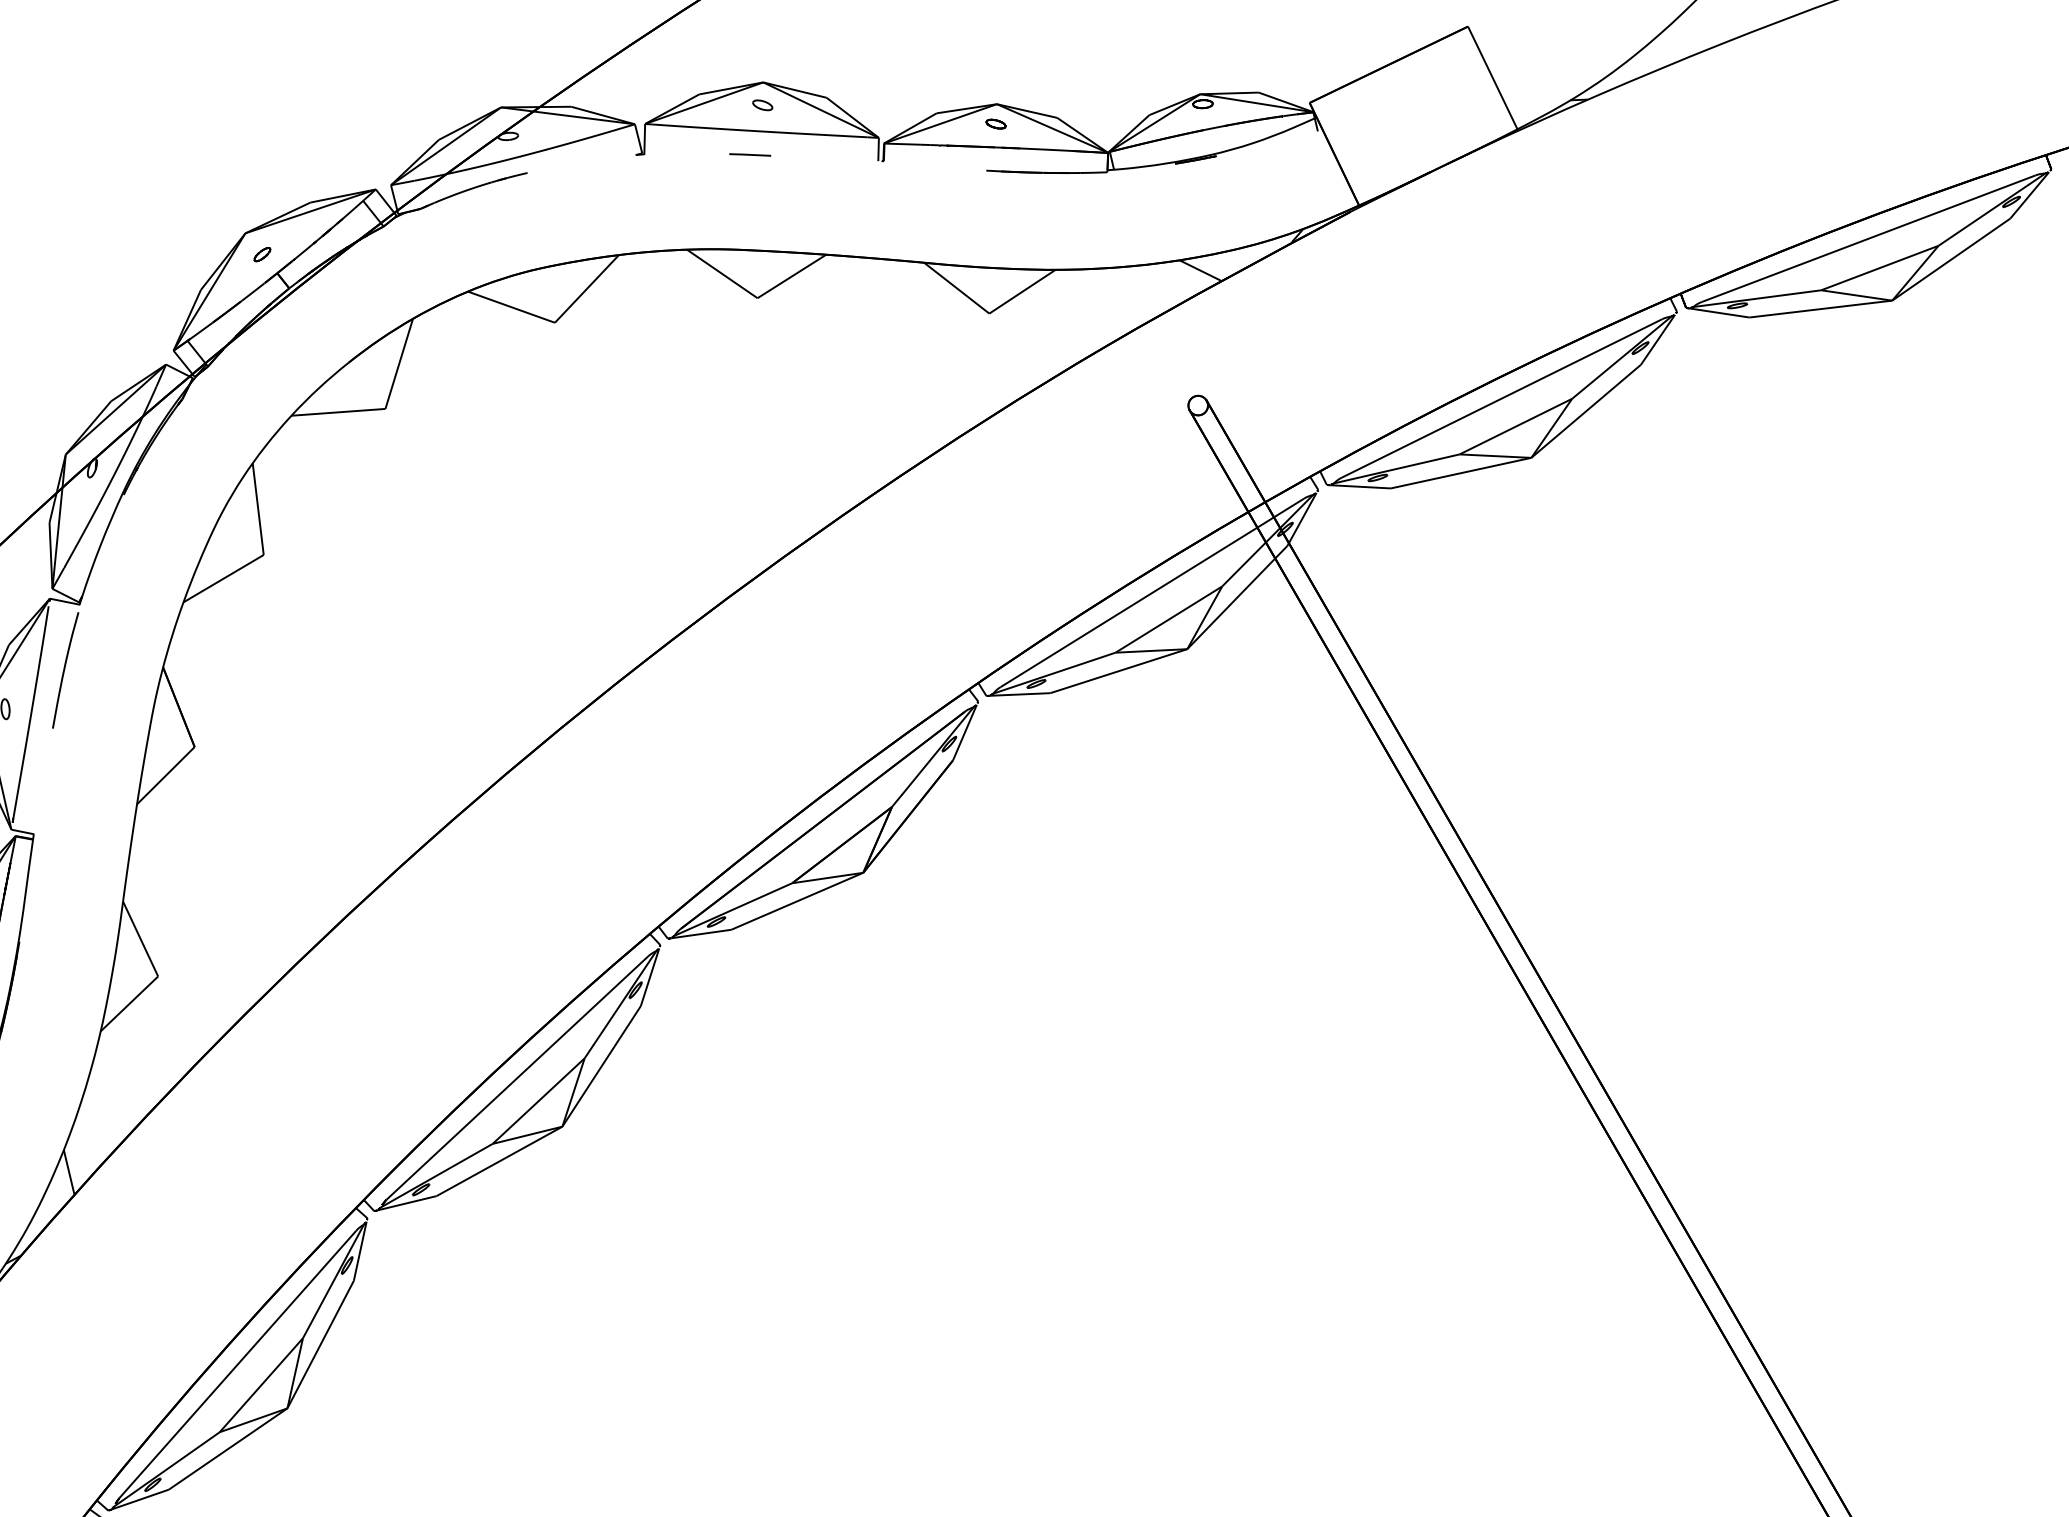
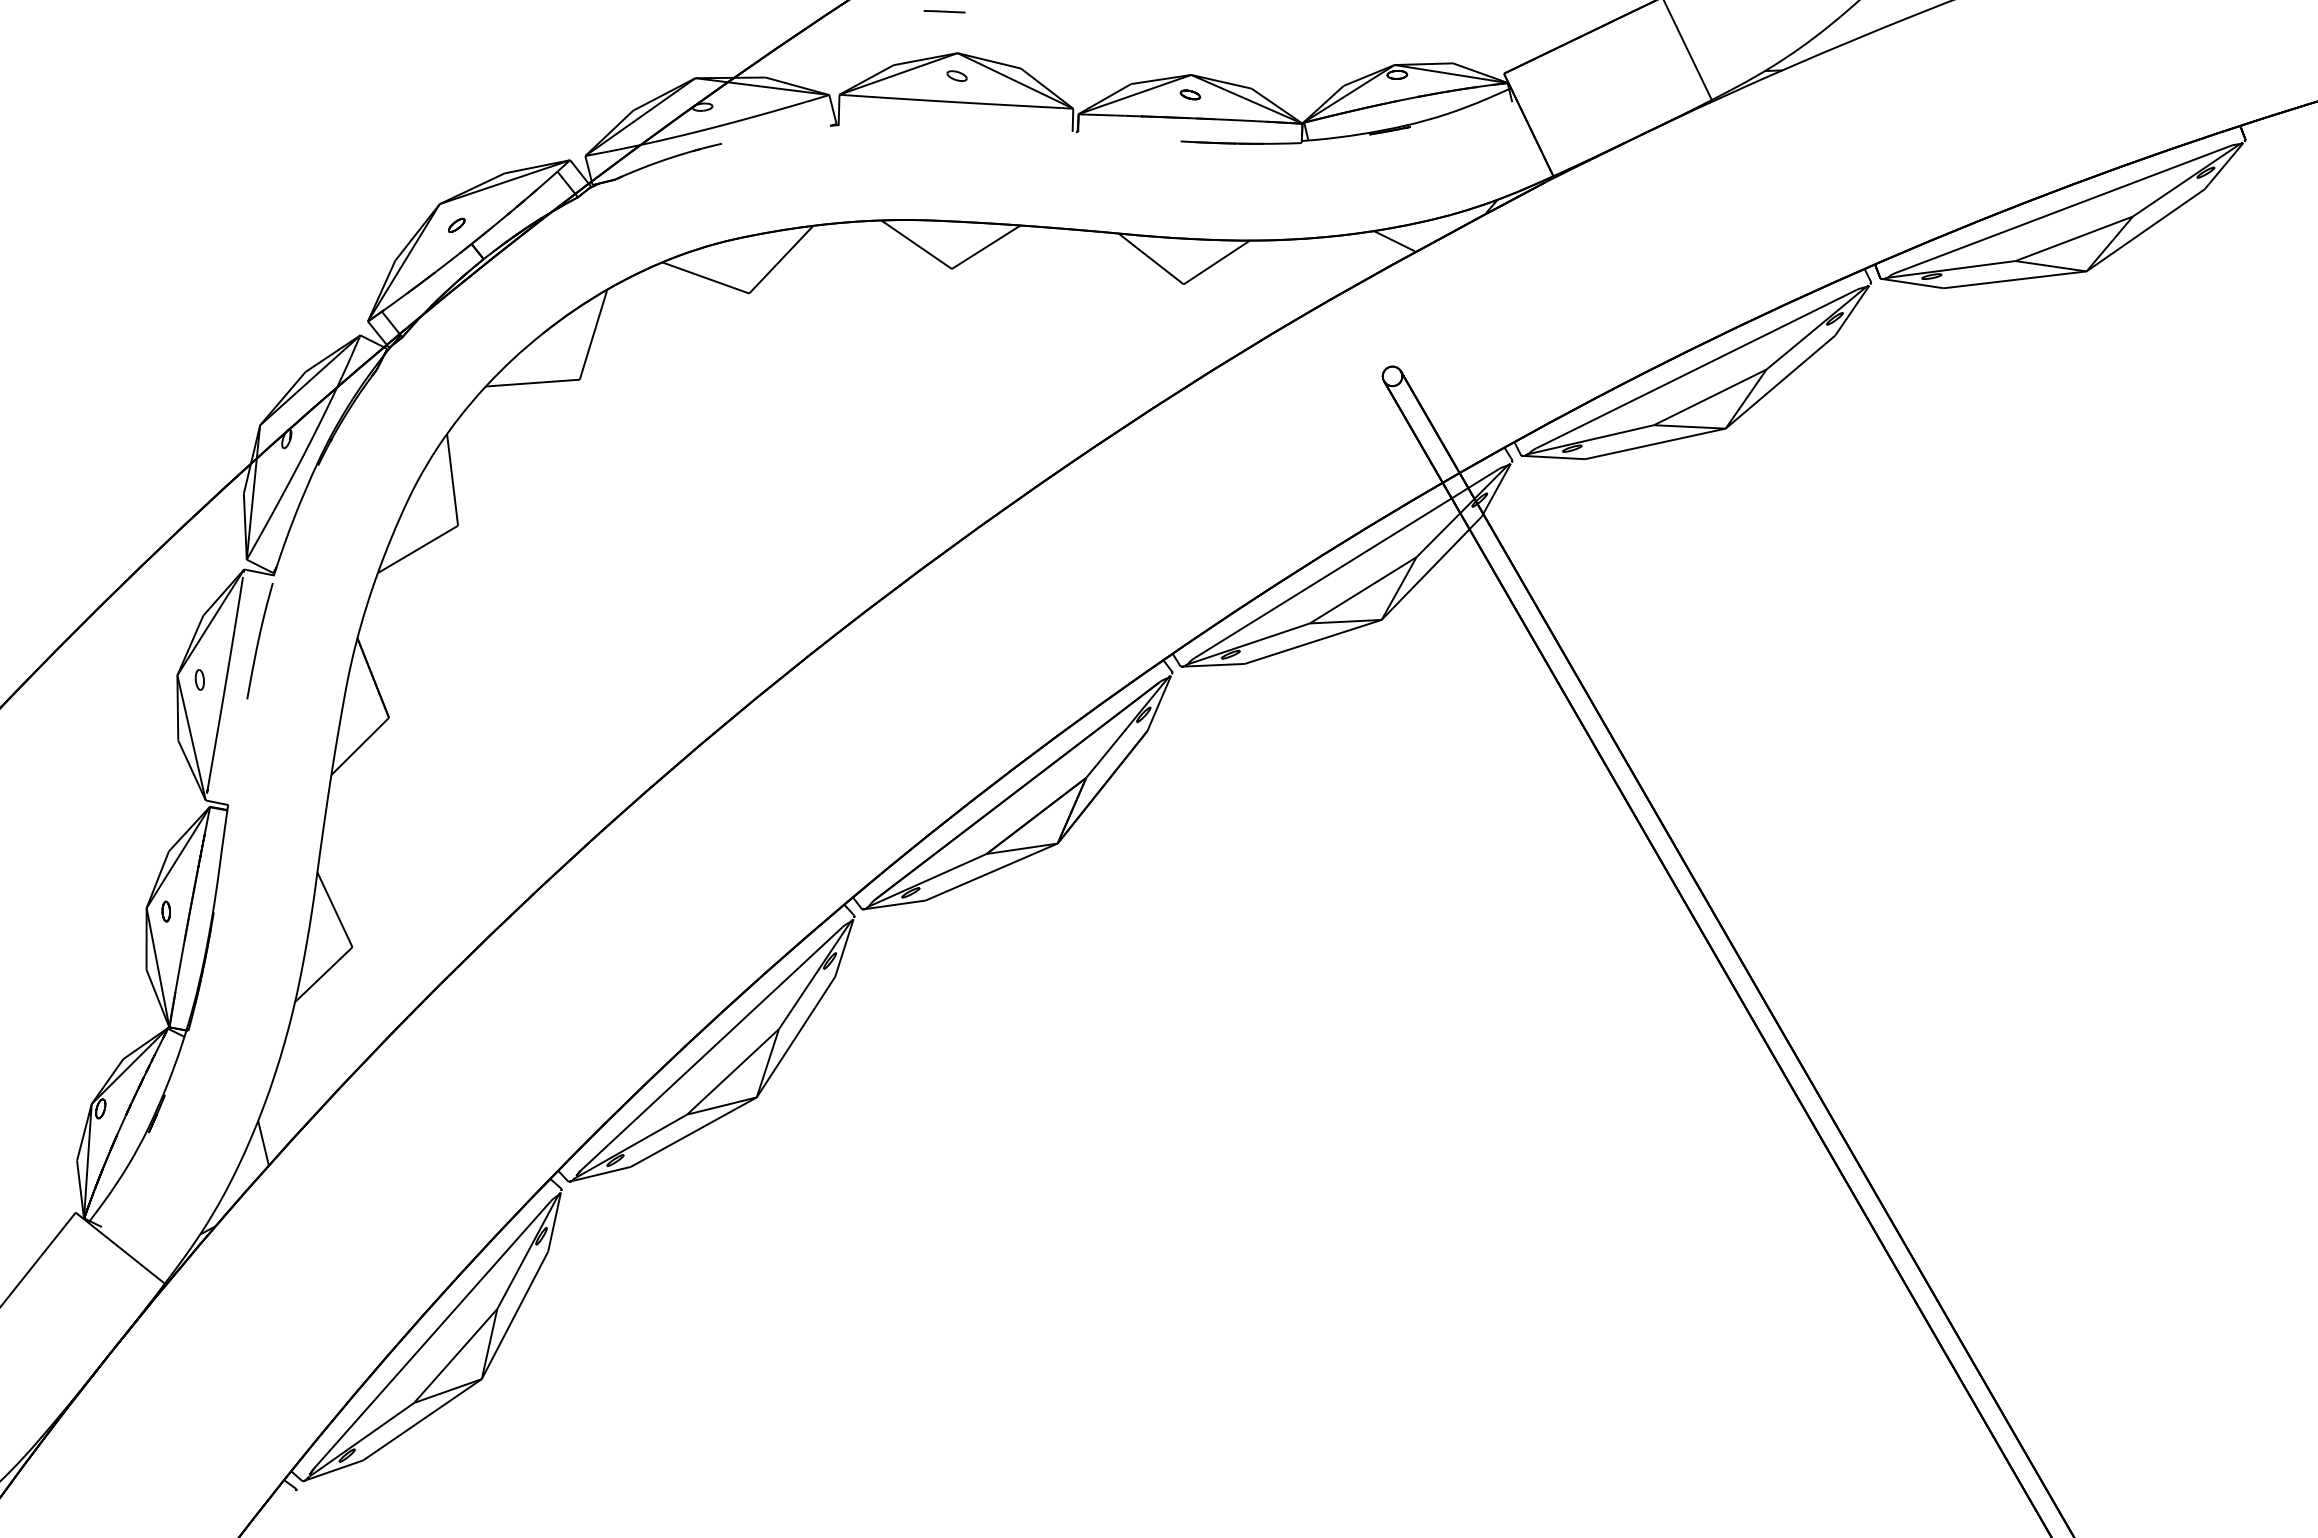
line: (750, 154) -> (944, 11), moved

